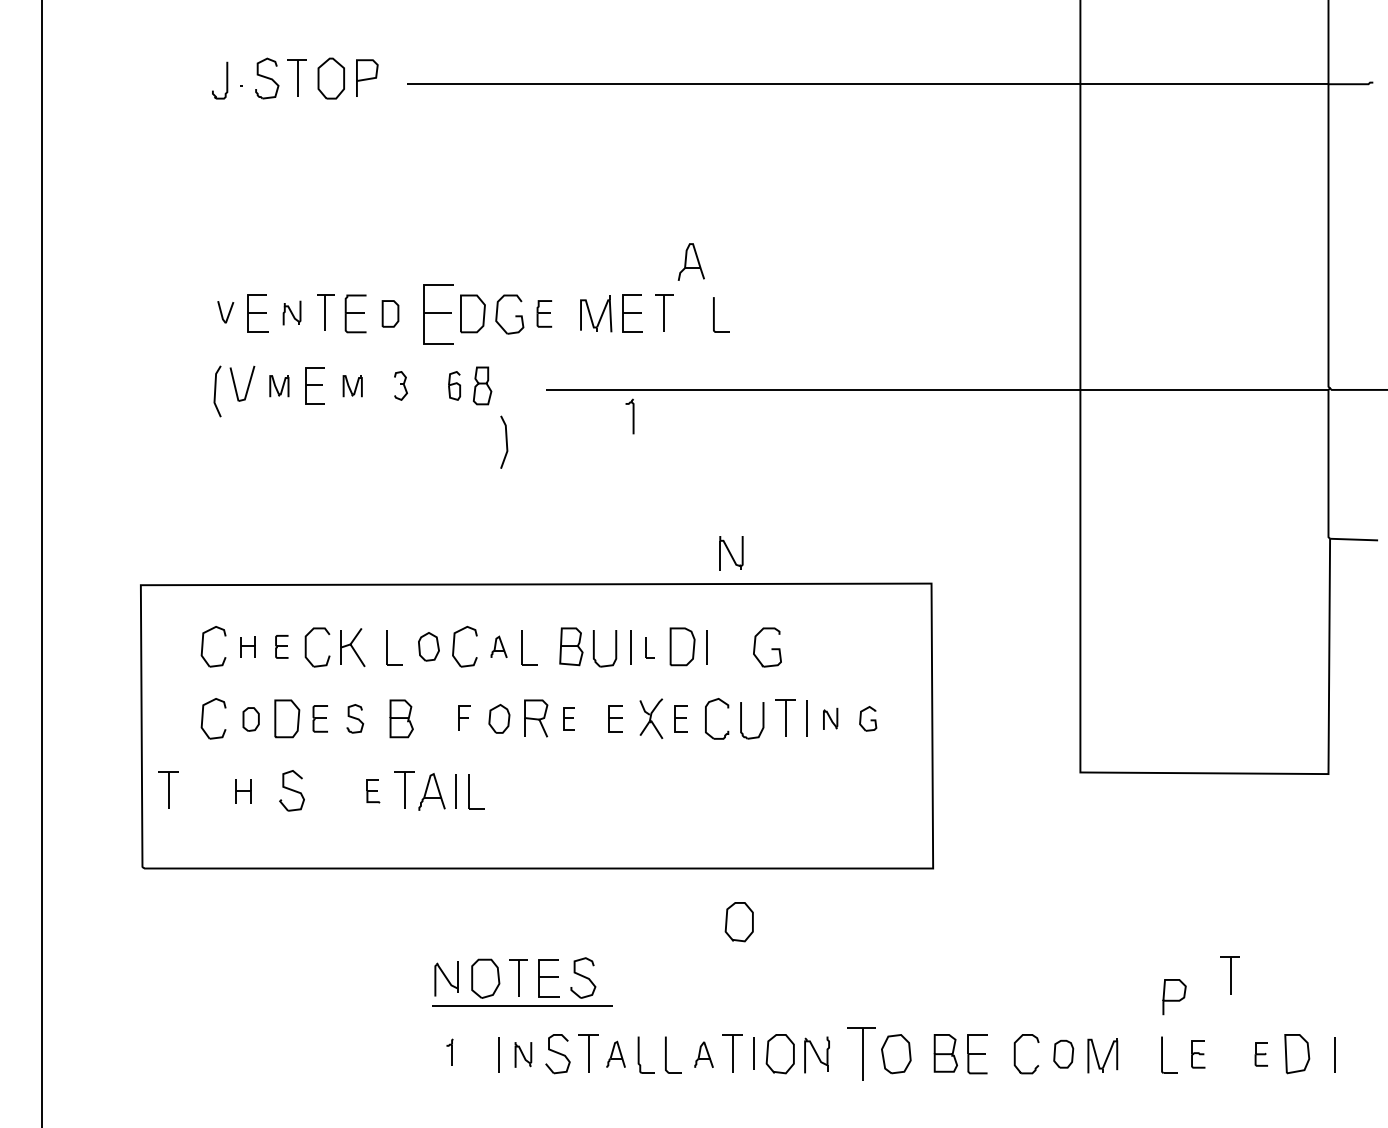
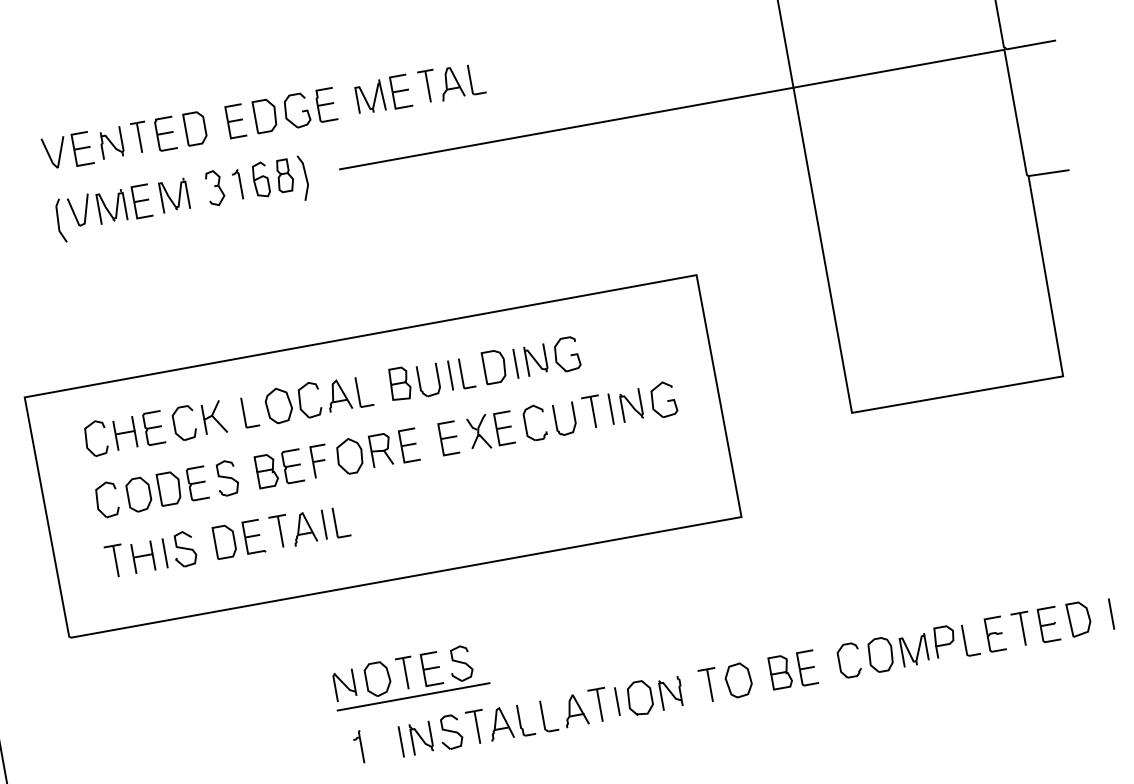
part: (690, 261) -> (450, 83), moved
part: (225, 311) -> (54, 151), size x1.67
part: (291, 312) -> (111, 142), size x1.43
part: (390, 313) -> (195, 128), size x1.43
part: (437, 313) -> (235, 121), size x0.62
part: (544, 313) -> (326, 104), size x1.43
part: (400, 385) -> (214, 187), size x1.43
part: (454, 385) -> (260, 179), size x1.43
part: (279, 386) -> (112, 207), size x1.67
part: (352, 386) -> (174, 196), size x1.67
part: (629, 416) -> (237, 184), moved
line: (505, 441) -> (305, 176), moved
part: (731, 553) -> (536, 360), moved
part: (247, 646) -> (124, 433), size x1.67
part: (281, 646) -> (153, 428), size x1.67
part: (428, 646) -> (278, 405), size x1.43
part: (498, 646) -> (338, 394), size x1.67
part: (649, 647) -> (466, 372), size x1.67
part: (464, 717) -> (320, 460), size x1.43
part: (320, 718) -> (197, 483), size x1.43
part: (355, 718) -> (227, 477), size x1.43
part: (432, 718) -> (293, 466), added
part: (499, 718) -> (349, 455), size x1.43
part: (568, 718) -> (408, 445), size x1.67
part: (615, 718) -> (448, 438), size x1.43
part: (680, 718) -> (503, 428), size x1.43
part: (830, 718) -> (631, 405), size x1.67
part: (867, 718) -> (662, 399), size x1.67
part: (250, 719) -> (138, 494), size x1.67
part: (168, 789) -> (115, 560), moved
part: (339, 790) -> (224, 541), added
part: (243, 791) -> (143, 557), size x1.43
line: (268, 791) -> (164, 553), added
part: (373, 791) -> (254, 537), size x1.67
curve: (727, 922) -> (574, 594), removed
part: (1229, 975) -> (1021, 628), moved
curve: (1174, 999) -> (945, 643), moved
part: (449, 1052) -> (358, 747), size x1.43
part: (861, 1053) -> (708, 685), size x0.71
part: (523, 1054) -> (421, 737), size x1.43
part: (615, 1054) -> (499, 723), size x1.43
part: (703, 1054) -> (574, 710), size x1.43
part: (1063, 1054) -> (880, 655), size x1.43
part: (1198, 1054) -> (995, 634), size x1.43
part: (1261, 1054) -> (1049, 624), size x1.67

